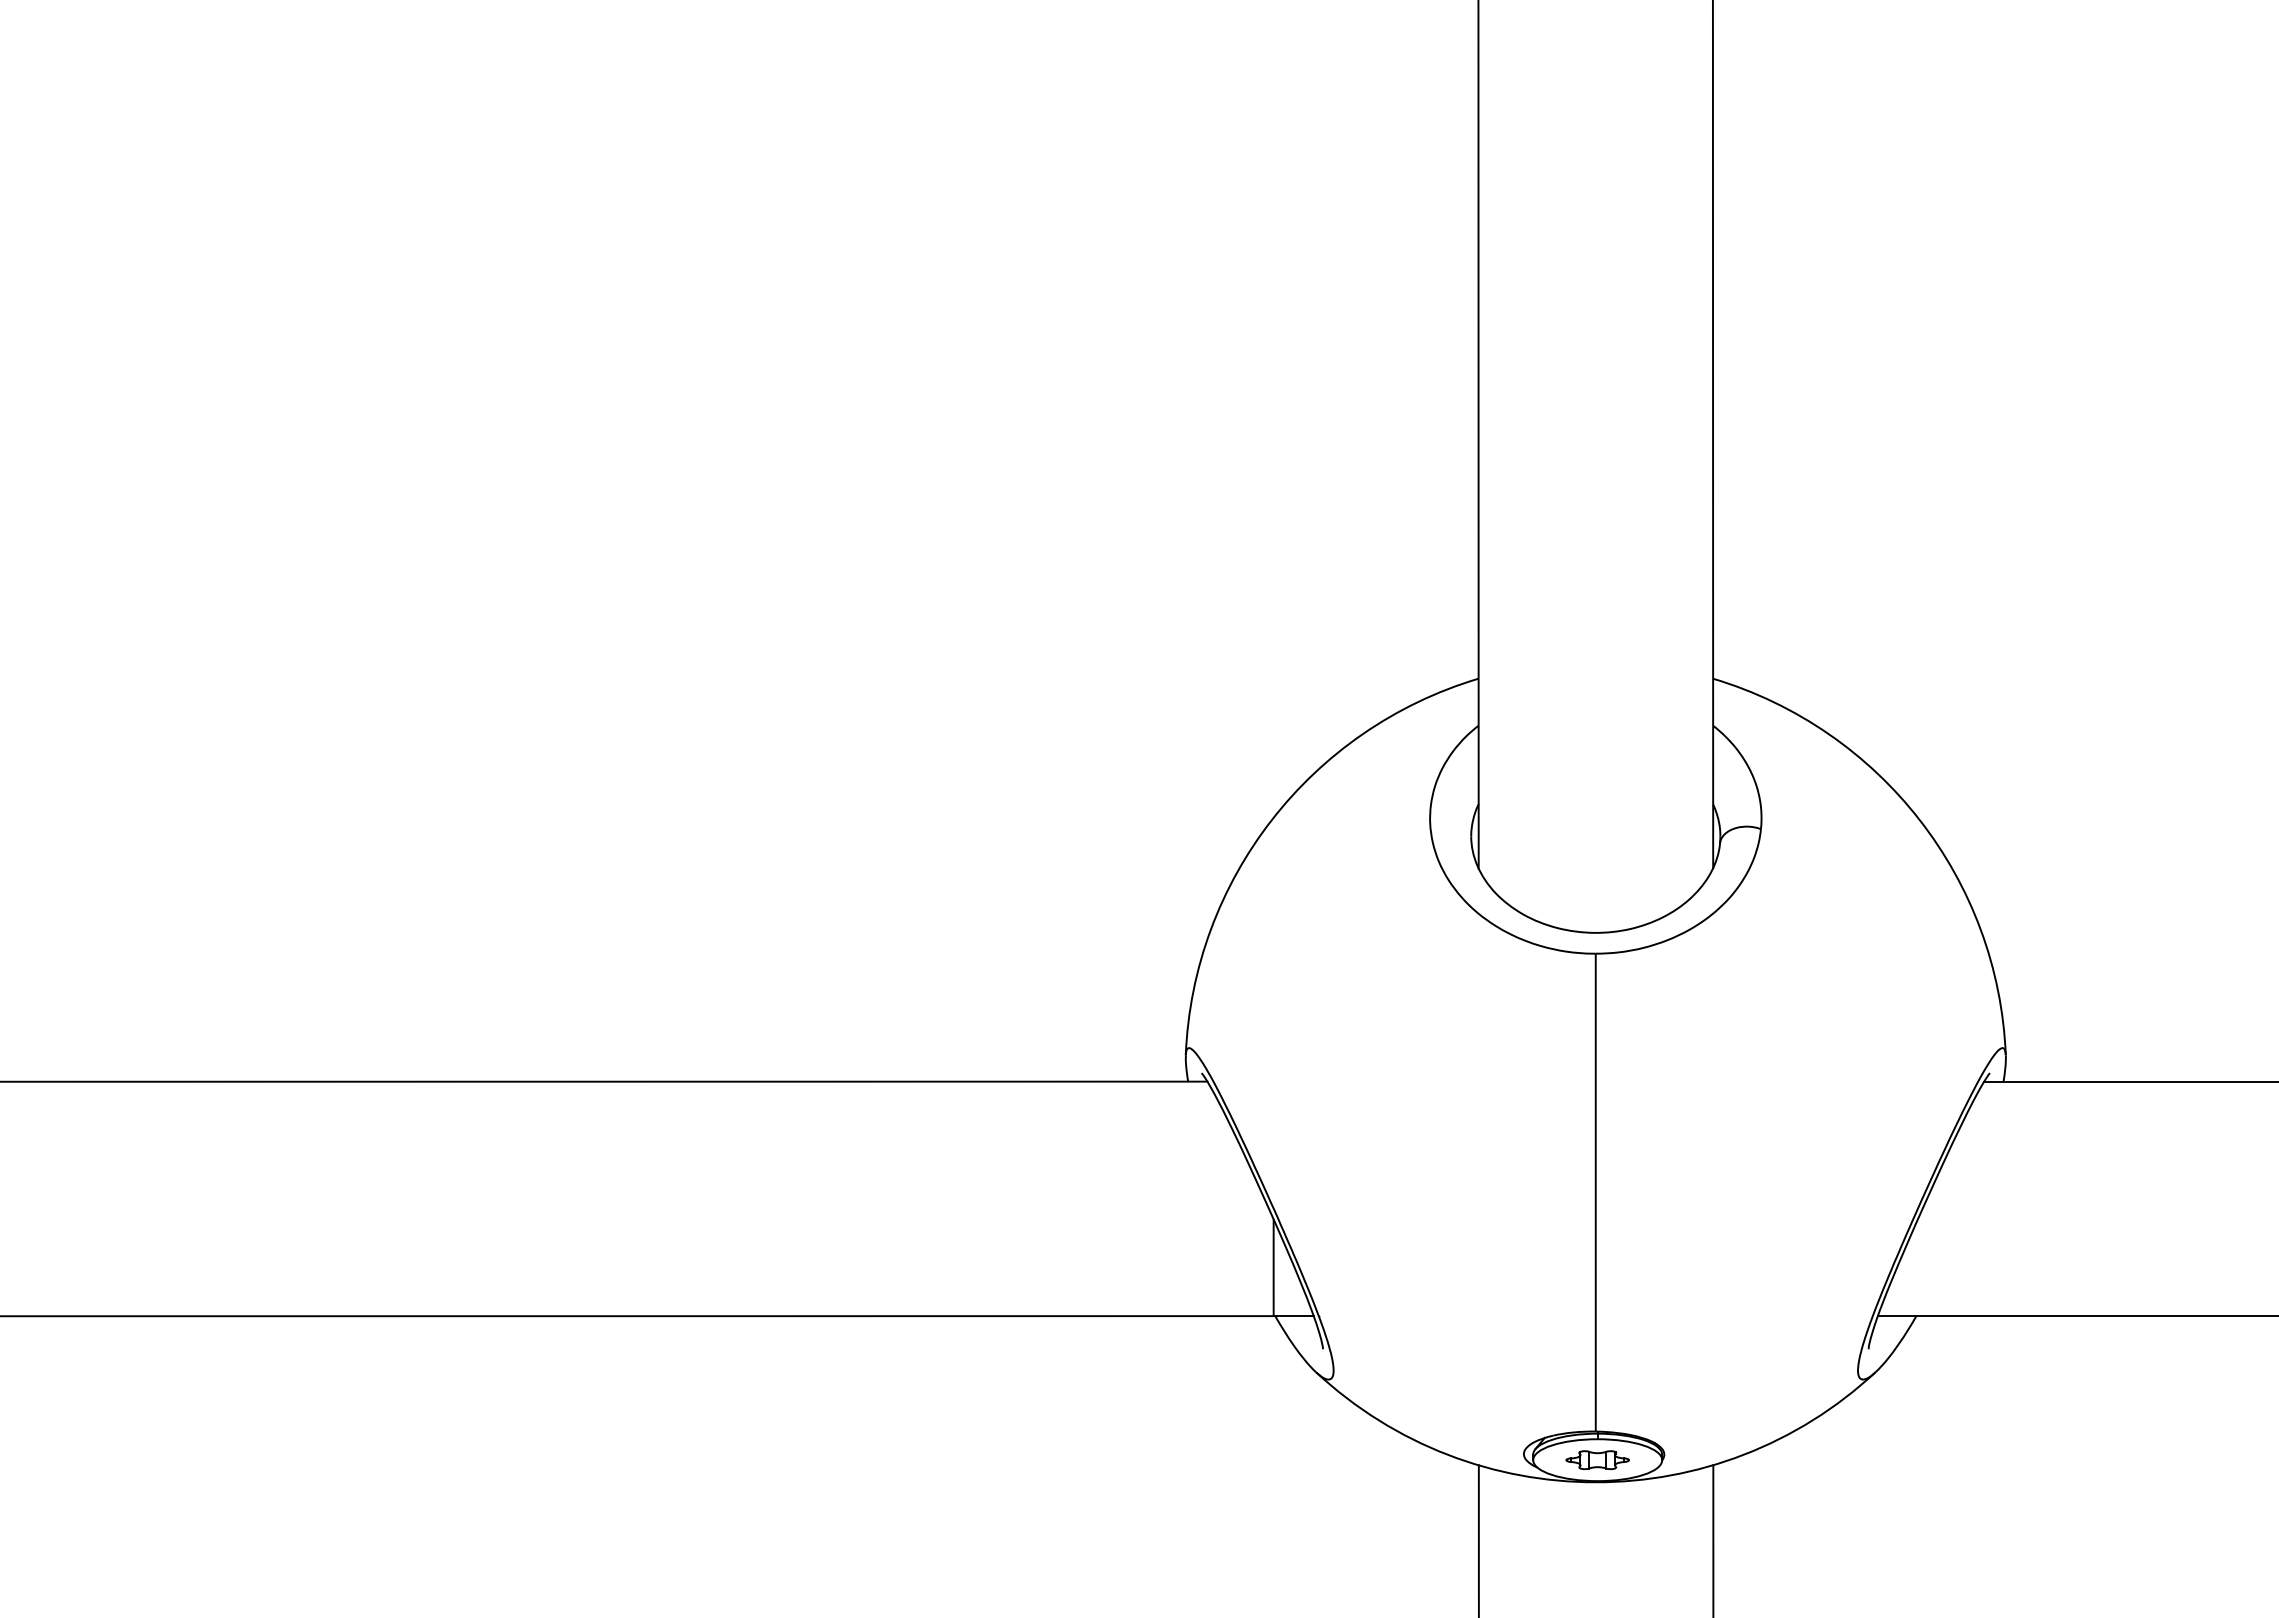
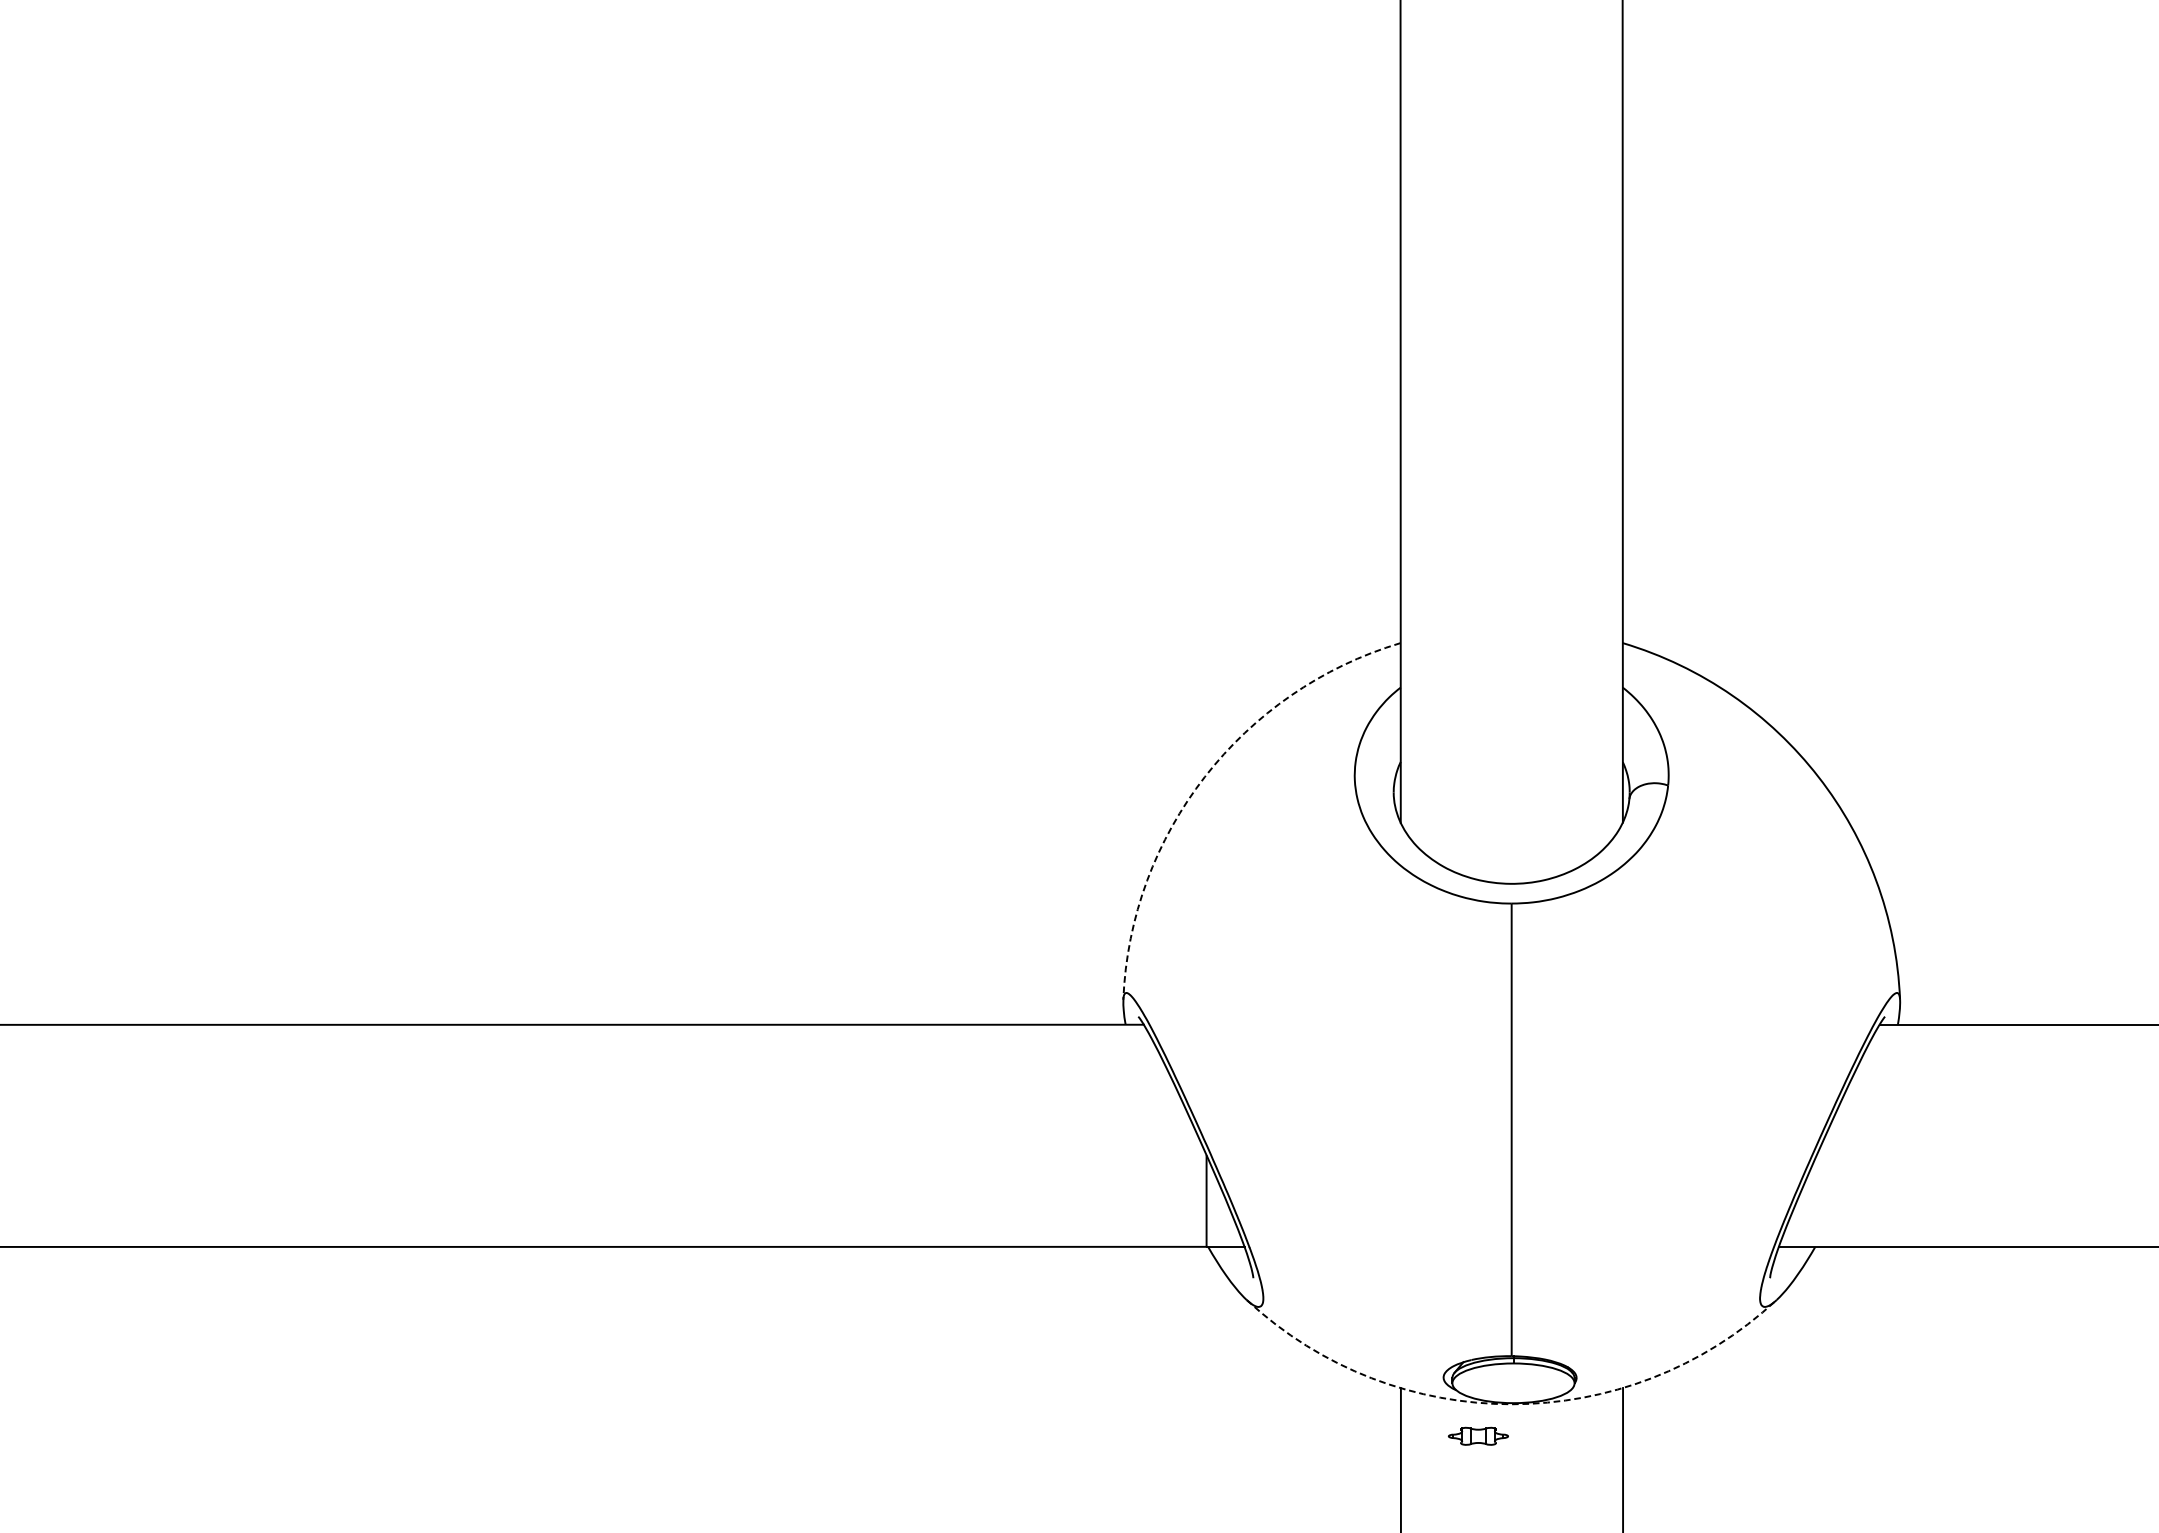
arc: (1271, 820) -> (1204, 777), solid -> dashed
part: (1597, 1460) -> (1478, 1436), moved
arc: (1595, 1482) -> (1511, 1404), solid -> dashed

